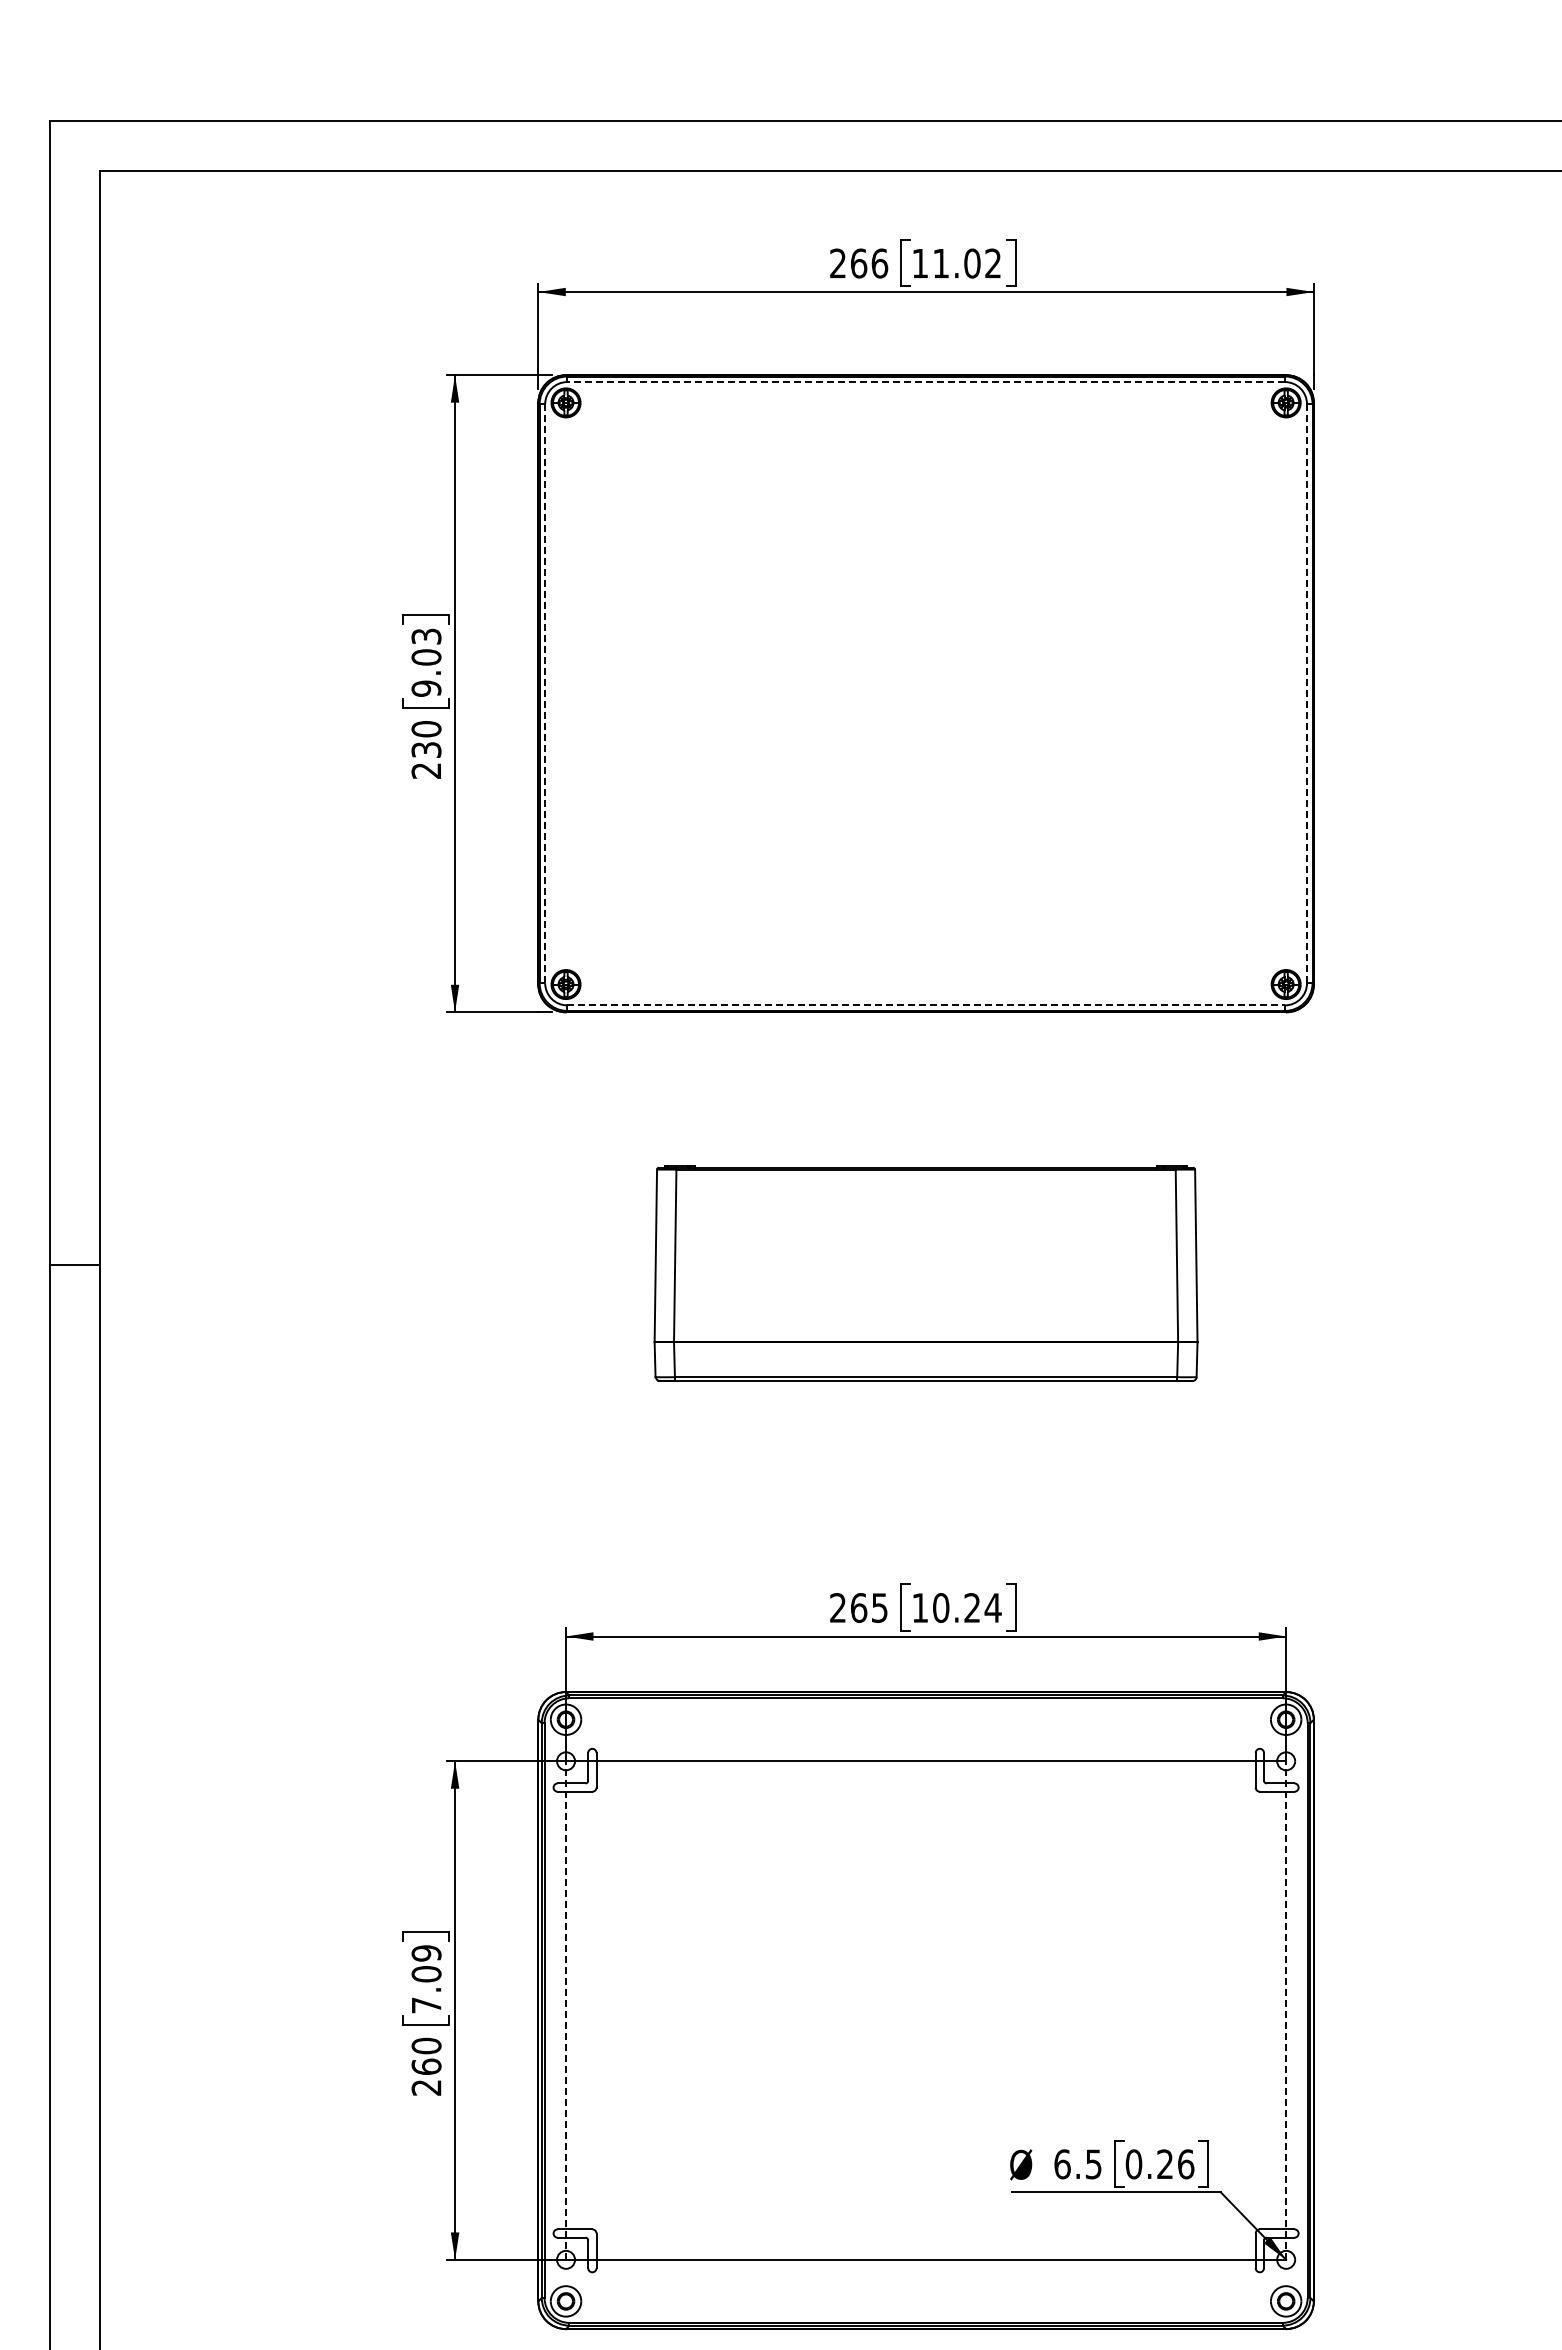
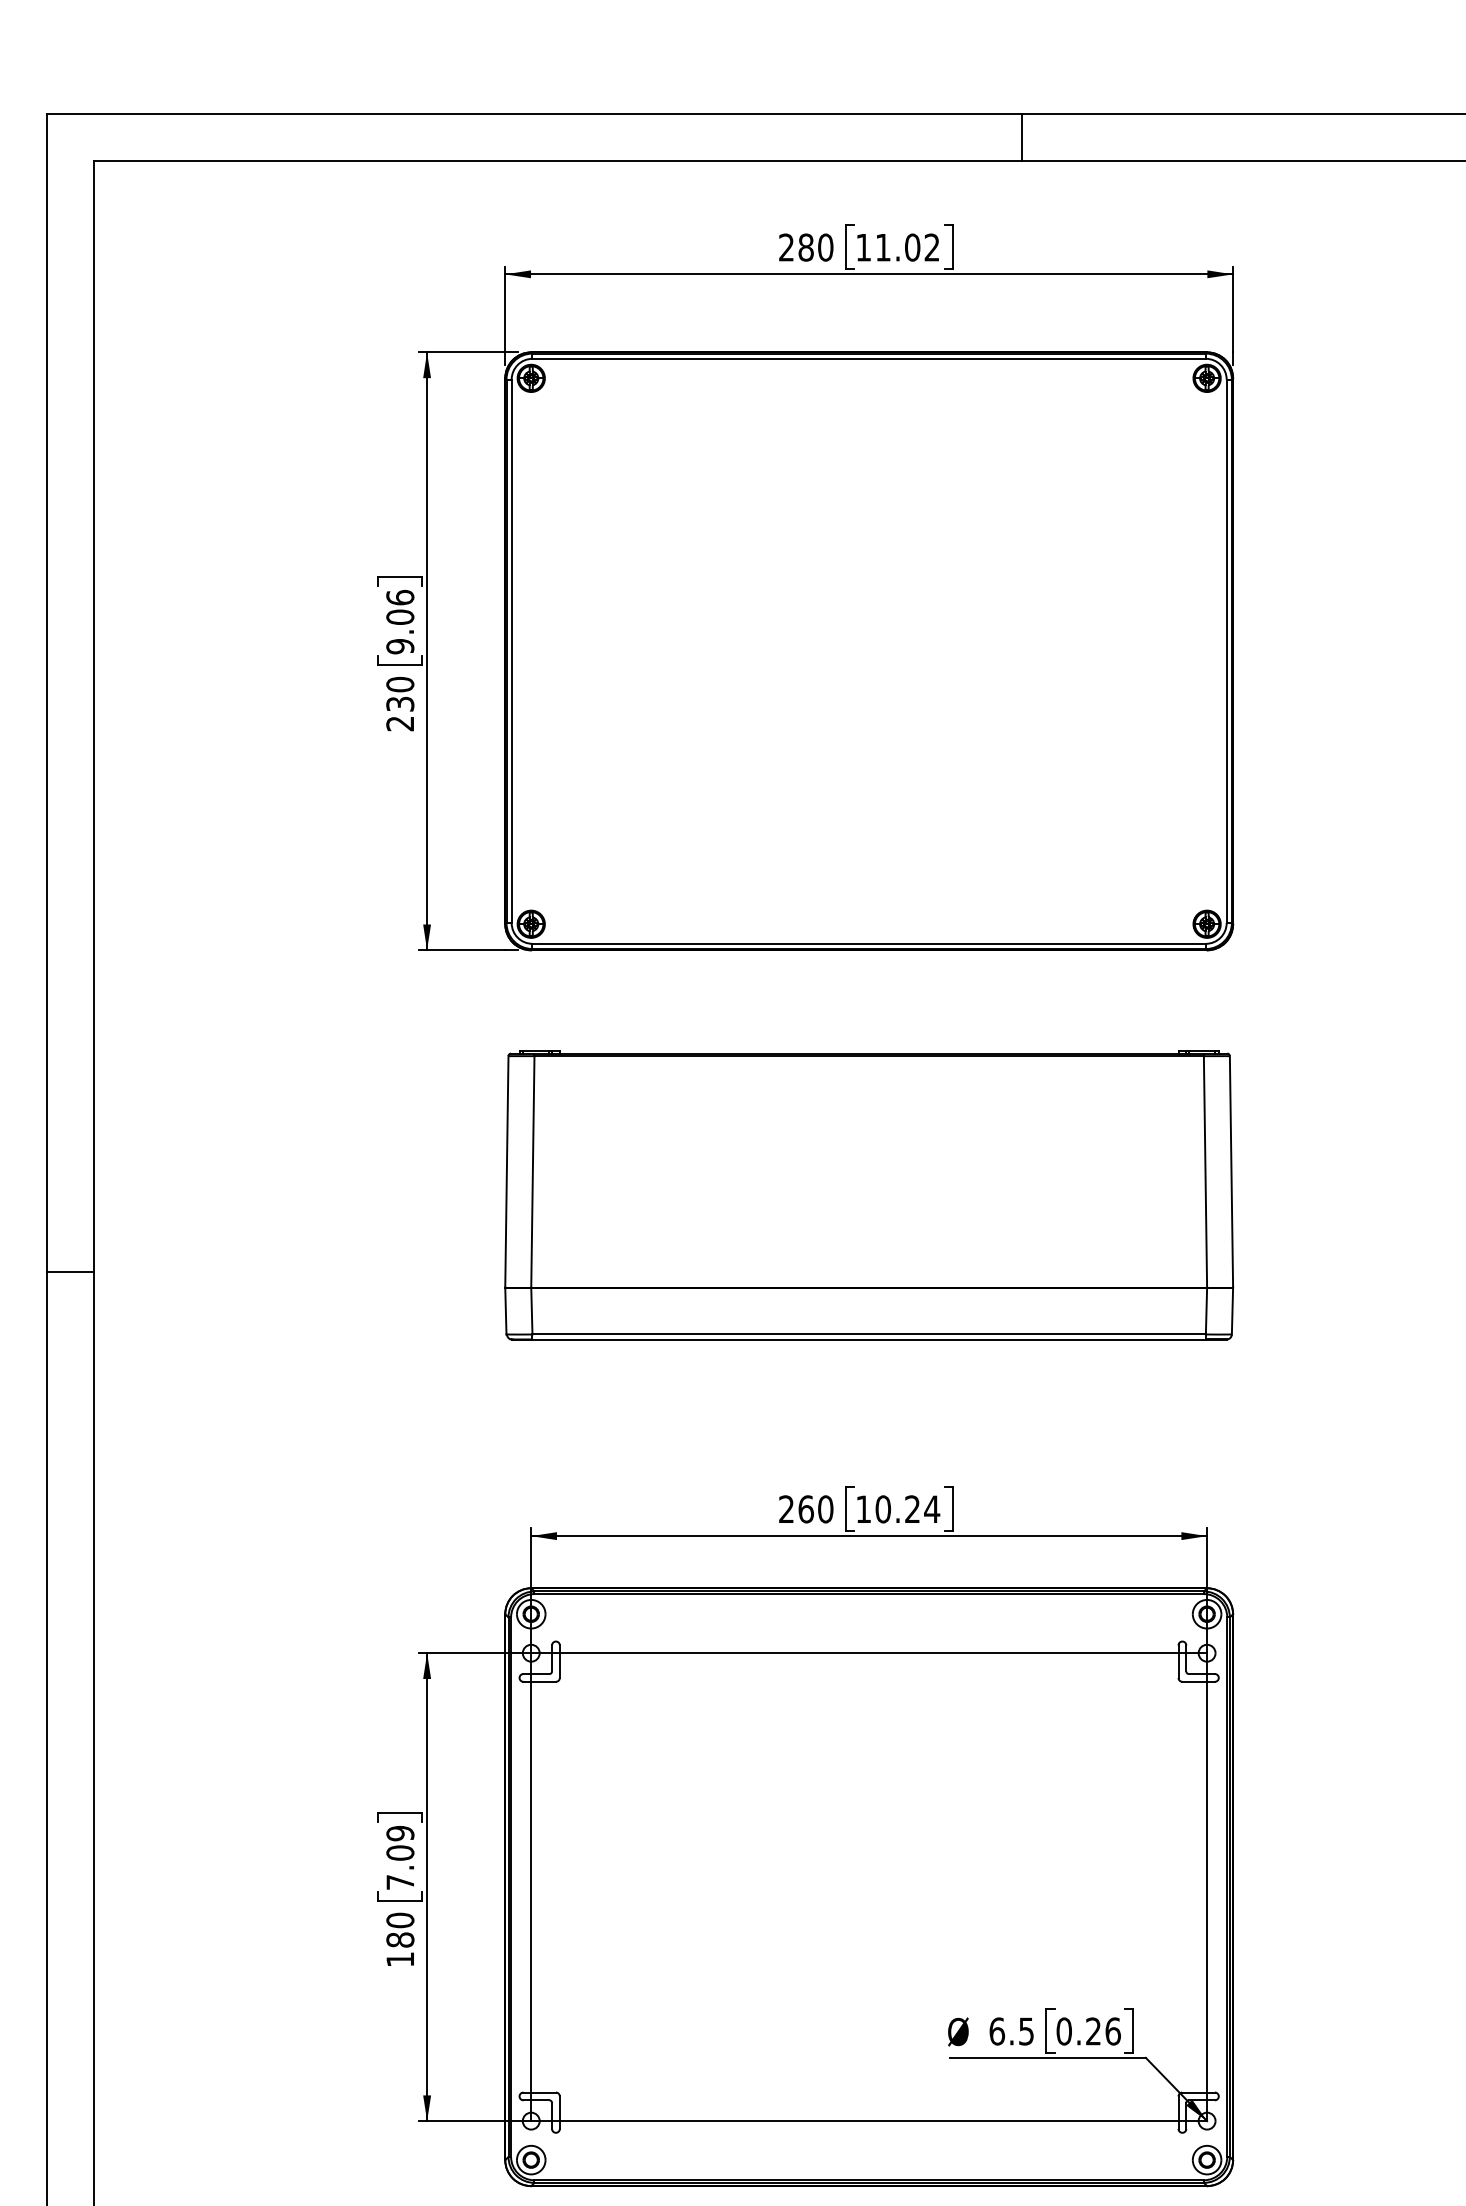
line: (1089, 145) -> (1022, 136), added
text: (869, 263) -> (816, 247), 266 -> 280
line: (926, 382) -> (869, 359), dashed -> solid
text: (426, 636) -> (400, 597), 9.03 -> 9.06
line: (545, 693) -> (511, 651), dashed -> solid
line: (1307, 693) -> (1227, 651), dashed -> solid
line: (926, 1005) -> (869, 943), dashed -> solid
line: (75, 1264) -> (70, 1271), moved
part: (925, 1273) -> (868, 1195), size x1.43
text: (879, 1607) -> (825, 1508), 265 -> 260
line: (566, 2010) -> (531, 1887), dashed -> solid
line: (1286, 2010) -> (1207, 1887), dashed -> solid
text: (426, 2076) -> (400, 1949), 260 -> 180

